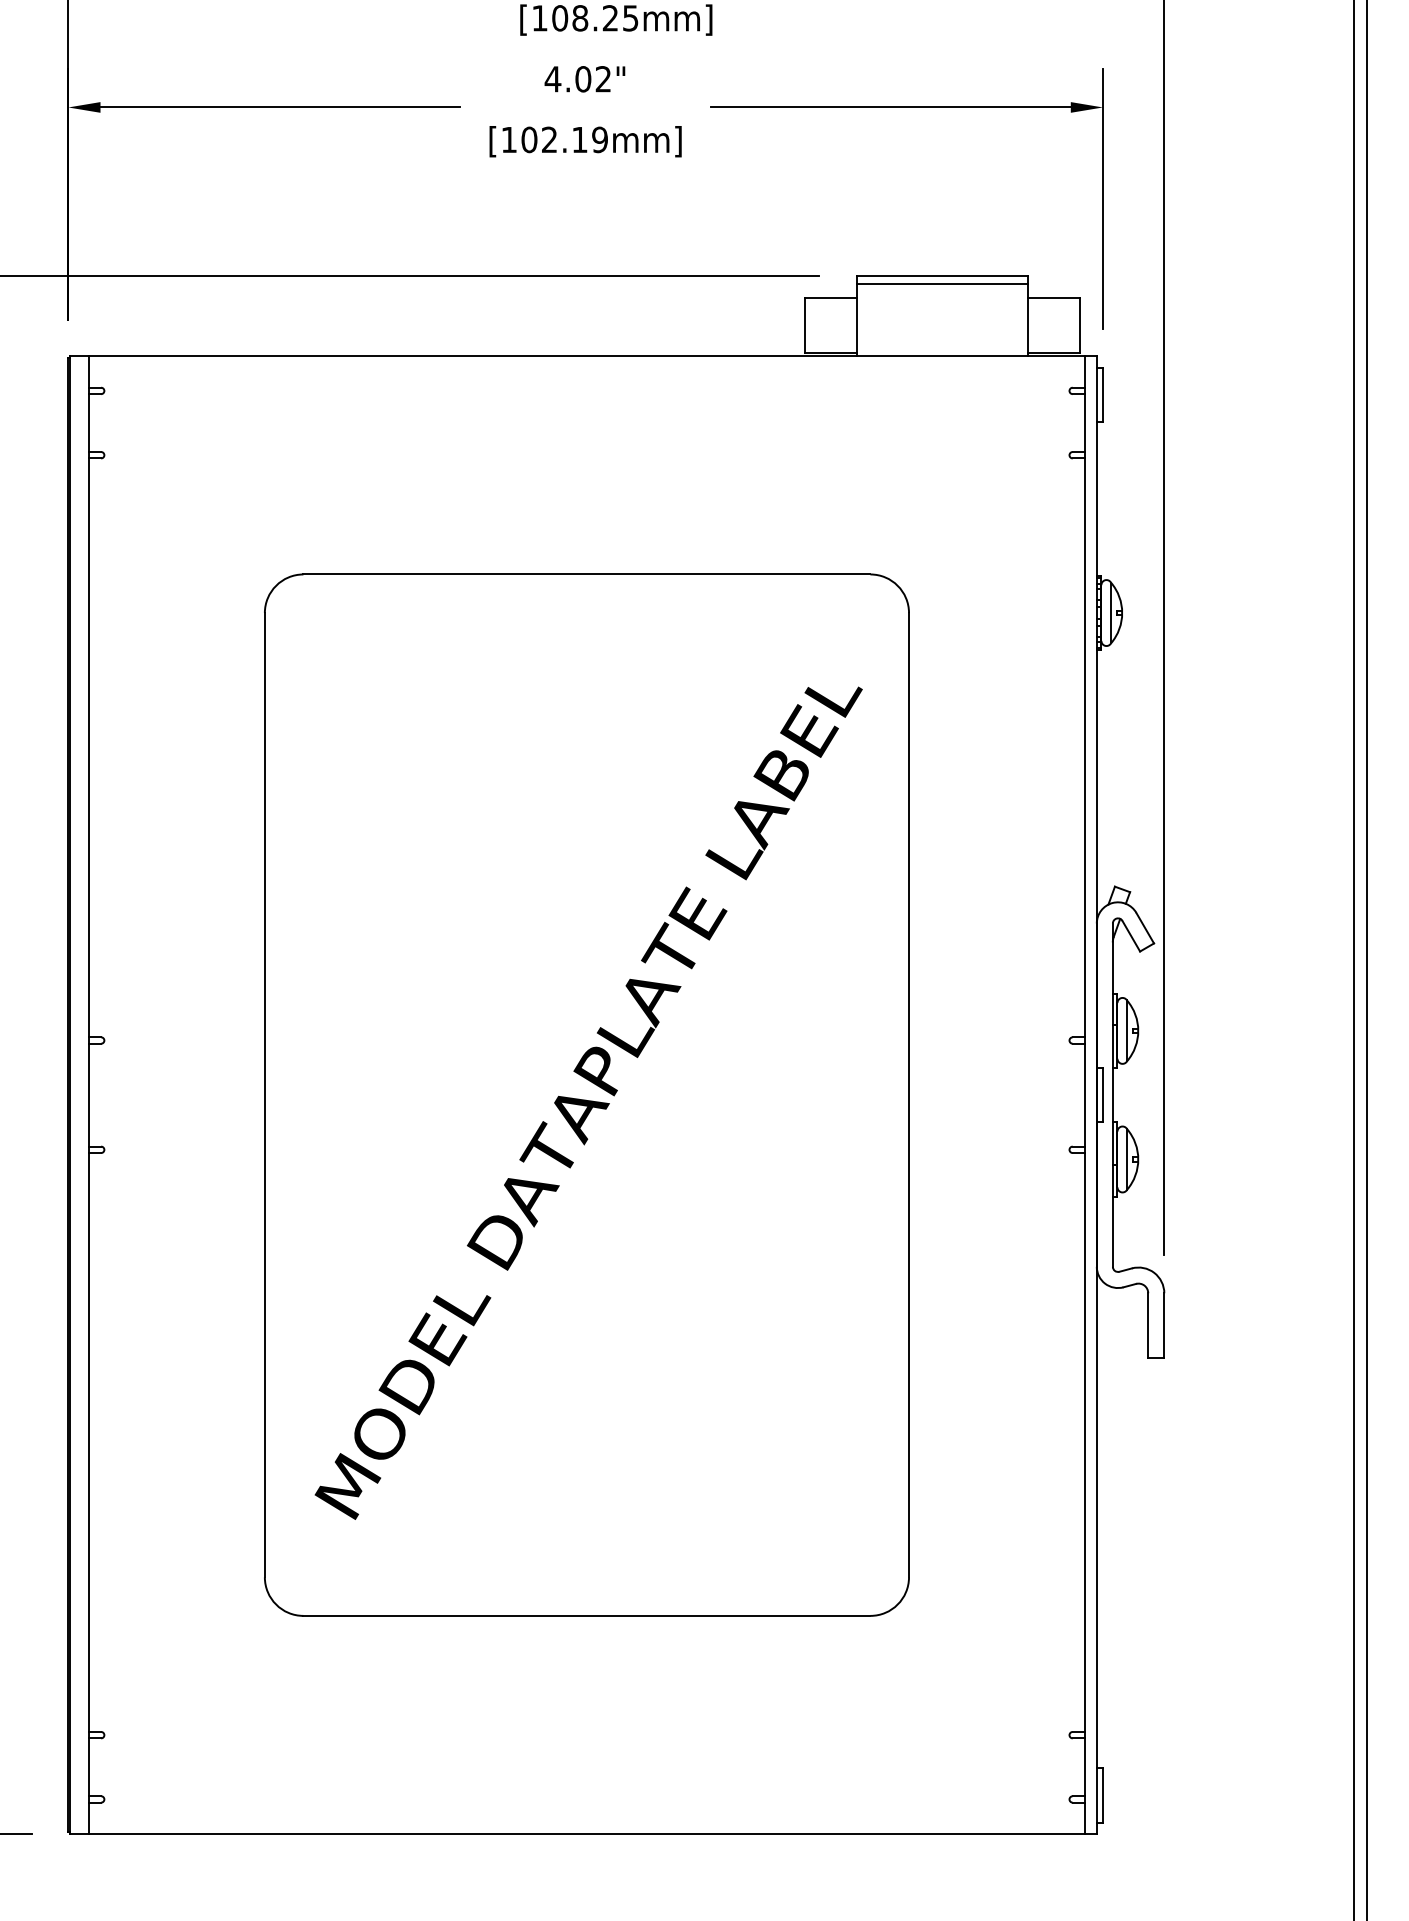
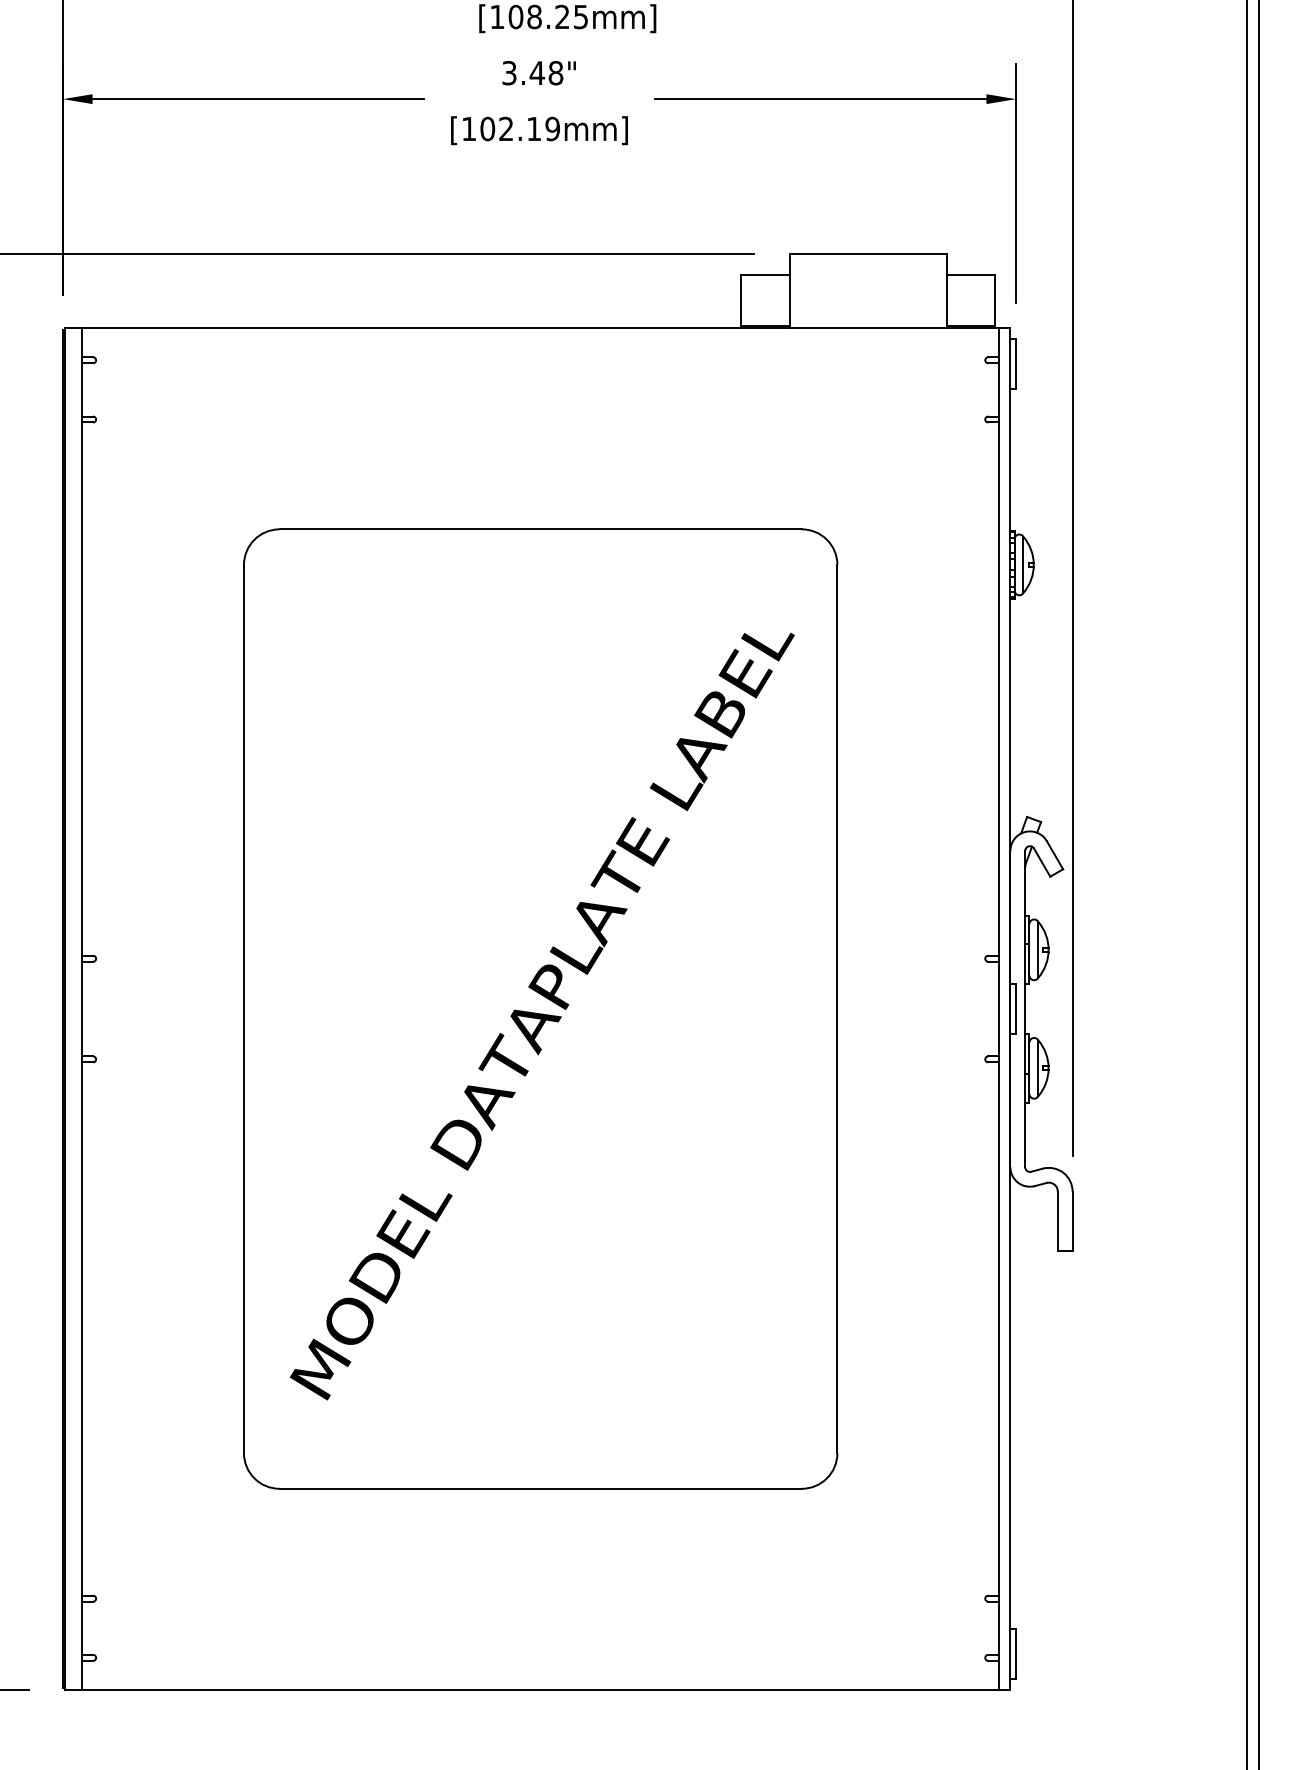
text: (578, 79) -> (532, 73), 4.02" -> 3.48"
line: (941, 283) -> (867, 261), removed

